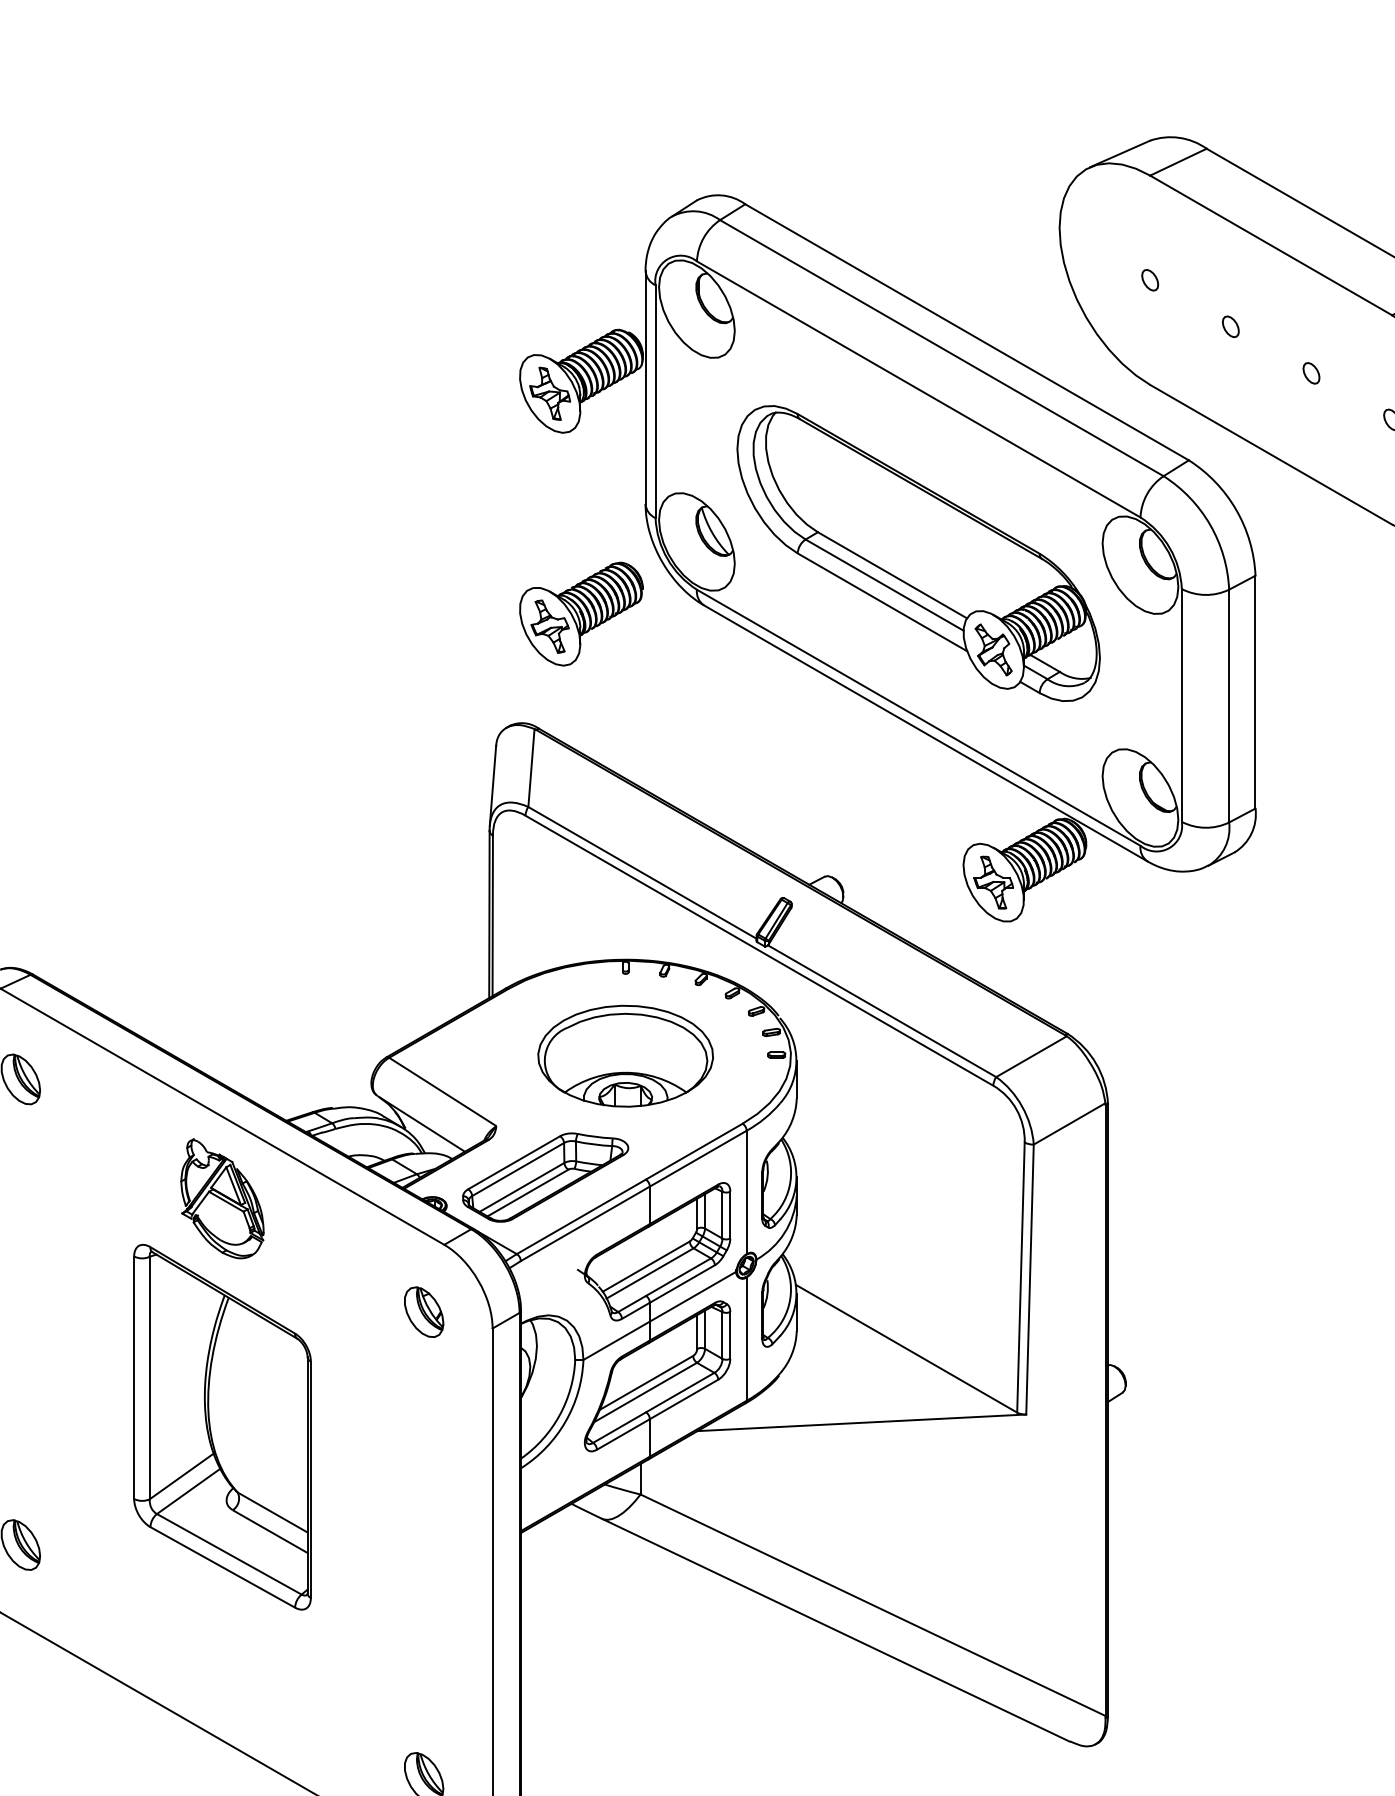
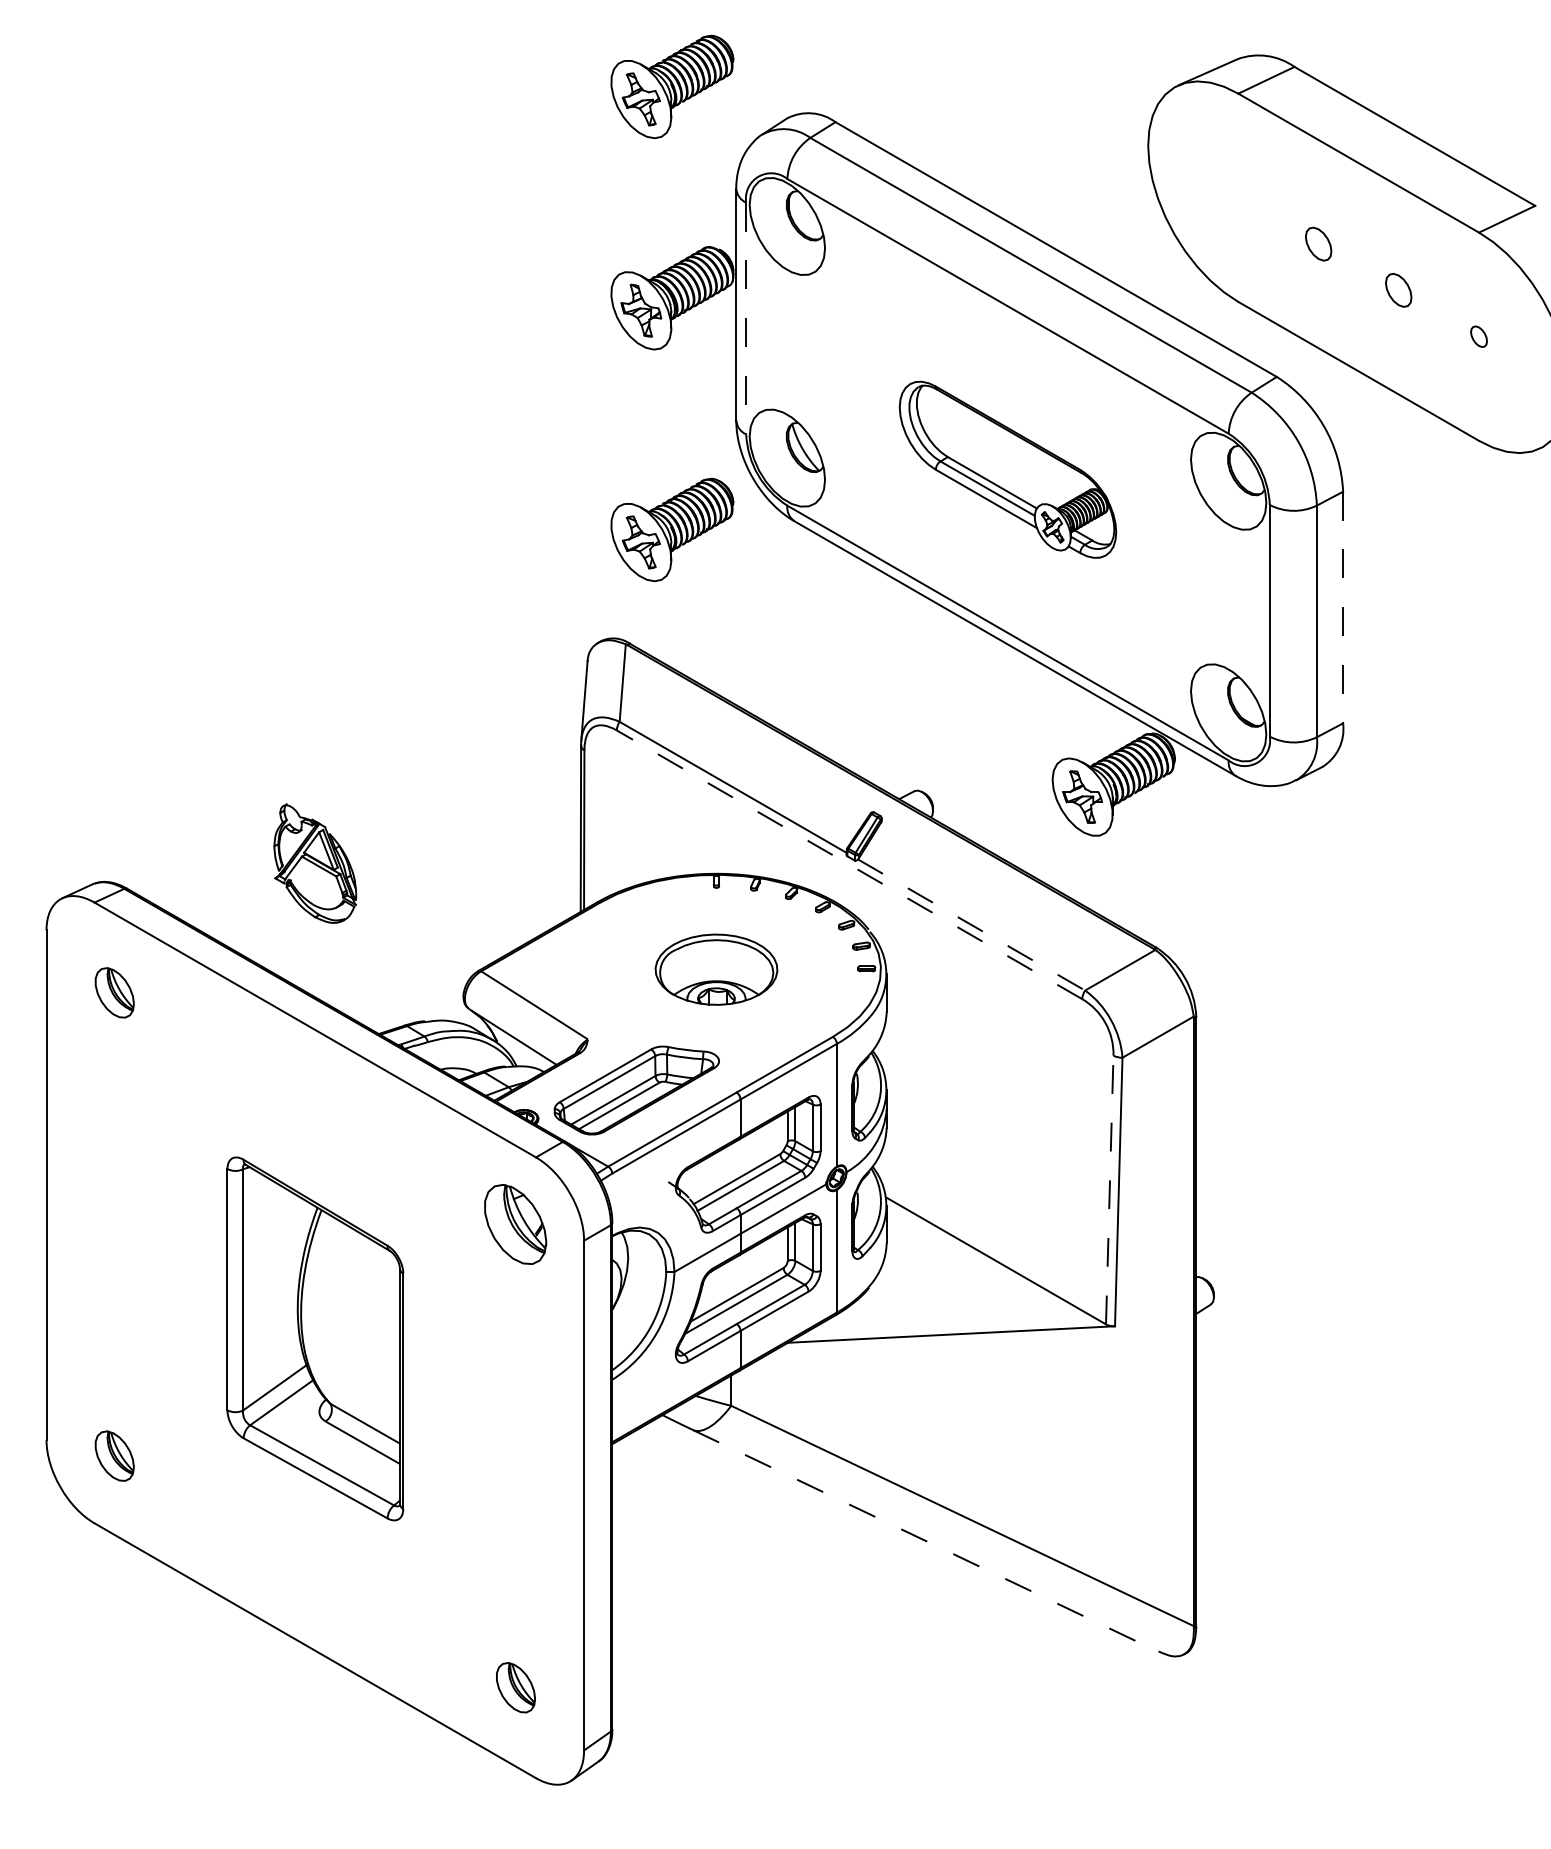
part: (581, 168) -> (672, 86), added
part: (1150, 279) -> (1238, 197), removed
part: (1230, 326) -> (1318, 243), size x1.6
part: (1311, 373) -> (1398, 290), size x1.6
line: (655, 401) -> (746, 318), solid -> dashed
part: (918, 553) -> (1007, 469), size x0.6
line: (1255, 692) -> (1343, 607), solid -> dashed
line: (759, 950) -> (849, 864), solid -> dashed
line: (881, 1011) -> (971, 925), solid -> dashed
part: (625, 1055) -> (716, 969), size x0.7
part: (222, 1198) -> (315, 863), moved
line: (1020, 1277) -> (1109, 1189), solid -> dashed
part: (424, 1312) -> (516, 1224), size x1.6
line: (835, 1629) -> (925, 1540), solid -> dashed

